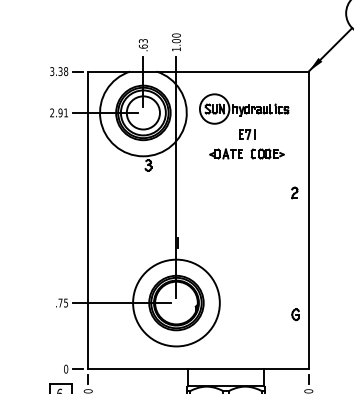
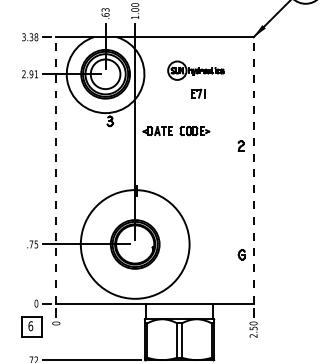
part: (243, 108) -> (195, 70), size x0.7
part: (247, 154) -> (176, 131), moved
line: (88, 219) -> (56, 169), solid -> dashed
line: (308, 219) -> (253, 169), solid -> dashed
circle: (176, 303) -> (135, 244), size x1.4

